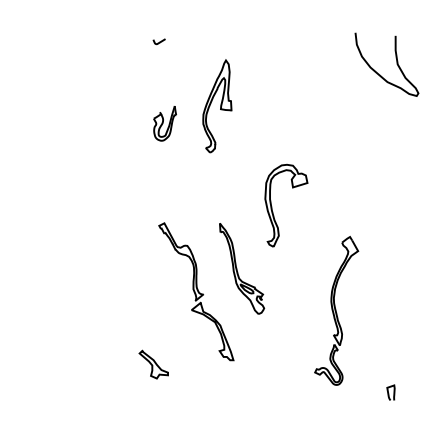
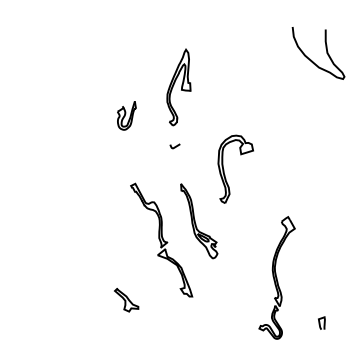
curve: (158, 41) -> (174, 146), moved
part: (164, 123) -> (126, 115), moved
part: (335, 310) -> (276, 277), moved

